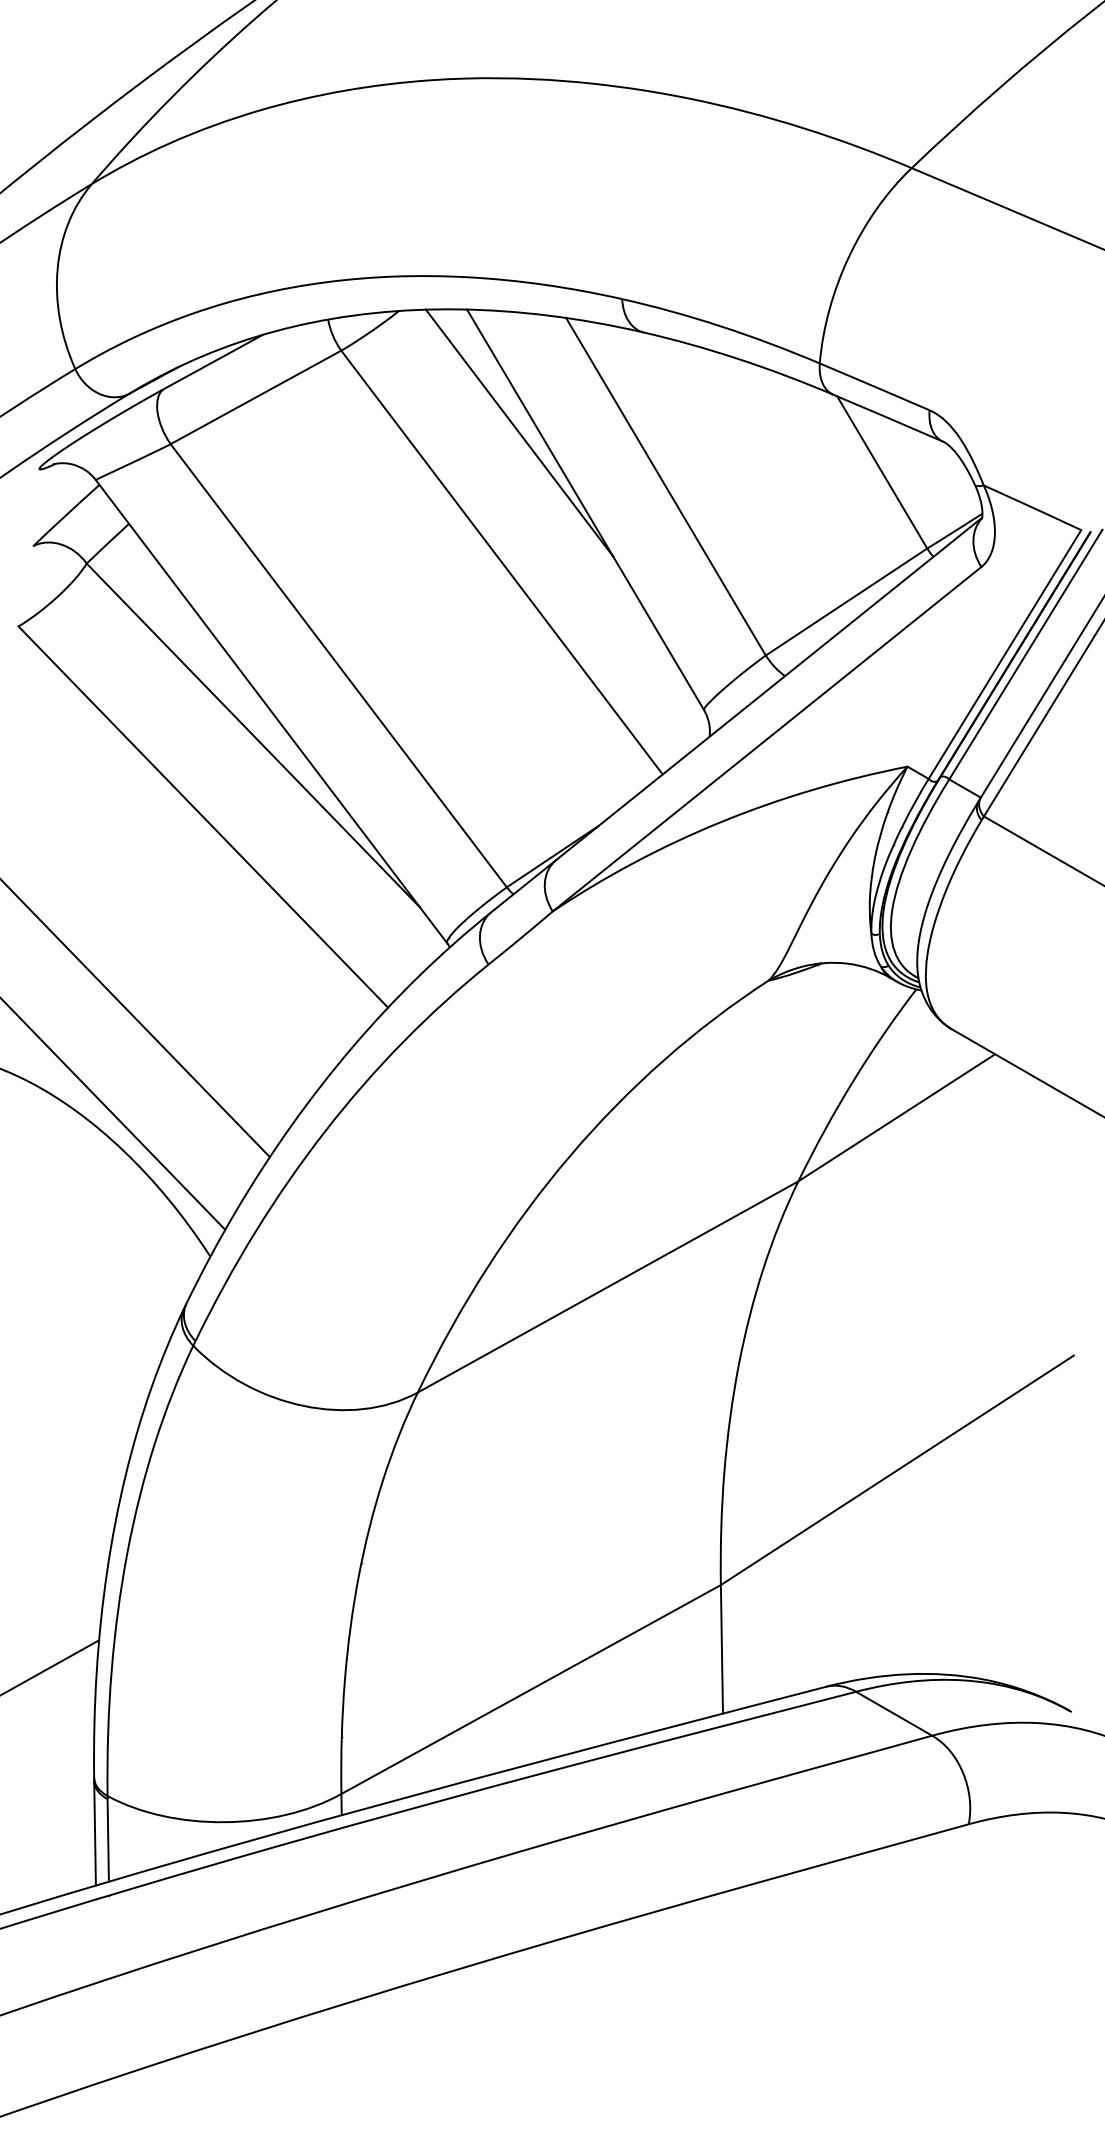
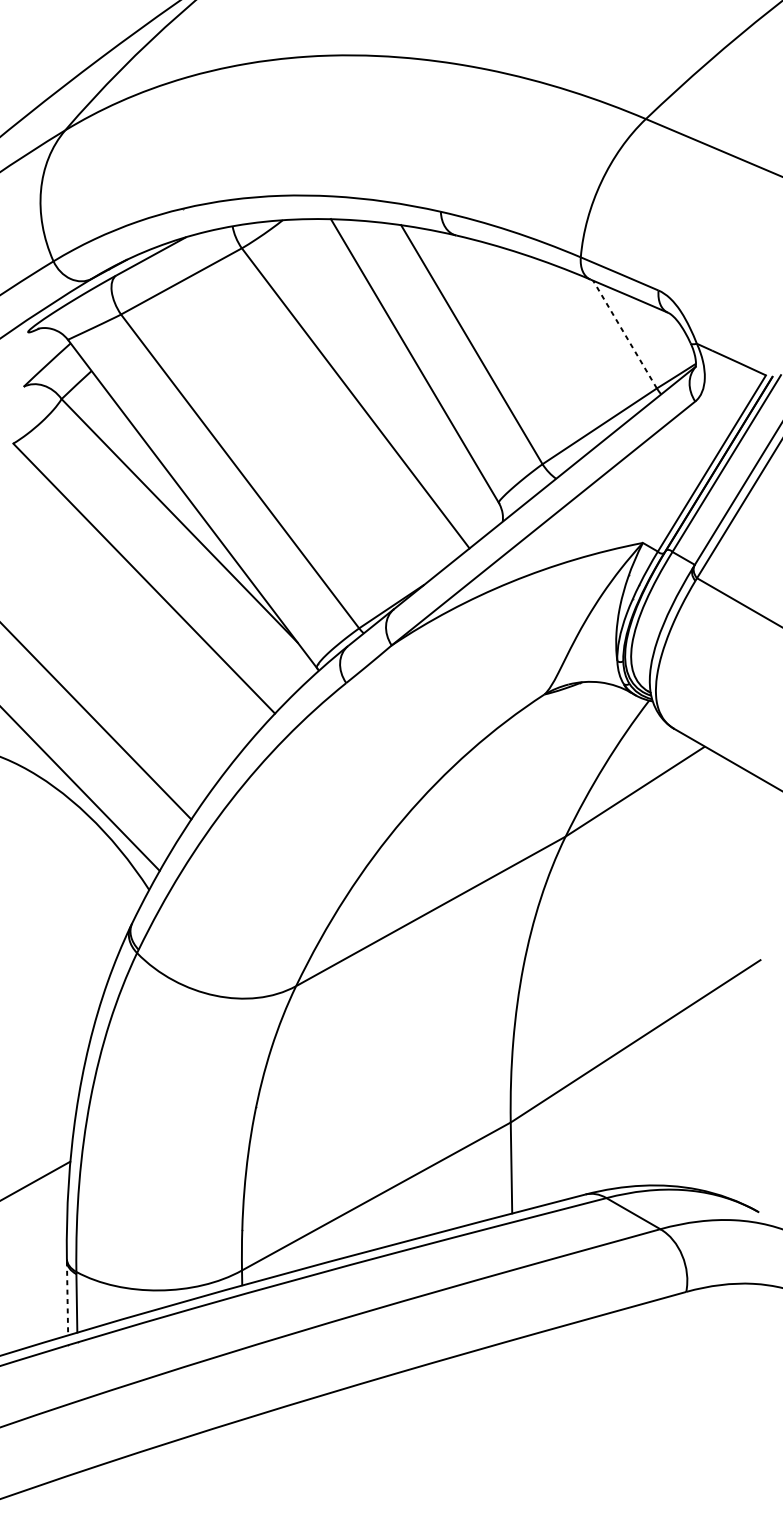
line: (519, 432) -> (368, 306), removed
line: (881, 472) -> (624, 334), solid -> dashed
line: (95, 1833) -> (67, 1298), solid -> dashed

